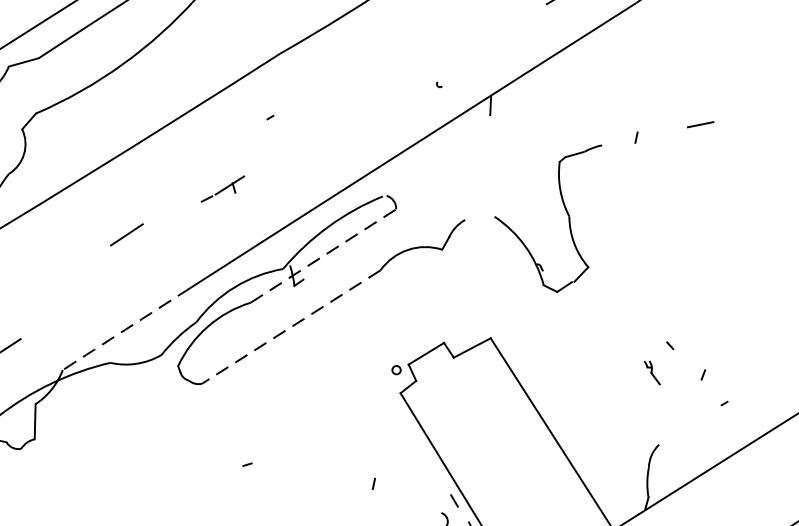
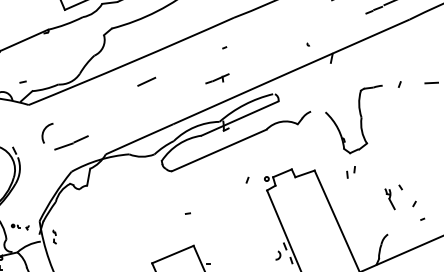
part: (222, 188) -> (217, 78), moved
line: (126, 234) -> (146, 81), moved
line: (324, 255) -> (240, 118), dashed -> solid
line: (291, 327) -> (219, 150), dashed -> solid
arc: (126, 329) -> (139, 139), dashed -> solid
part: (563, 331) -> (350, 172), added
part: (651, 373) -> (389, 199), size x1.67
line: (373, 482) -> (247, 179), moved

